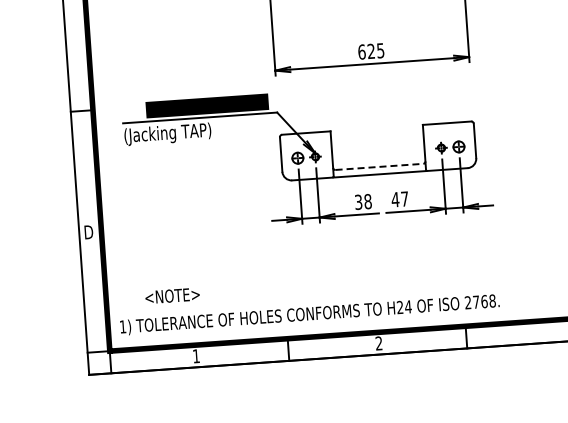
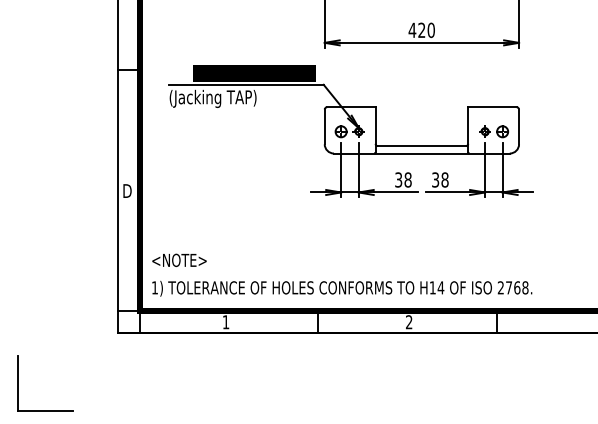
text: (370, 51) -> (421, 30), 625 -> 420
line: (379, 167) -> (421, 146), dashed -> solid
text: (399, 198) -> (439, 179), 47 -> 38
text: (172, 295) -> (179, 259), moved
text: (399, 307) -> (432, 287), H24 -> H14

